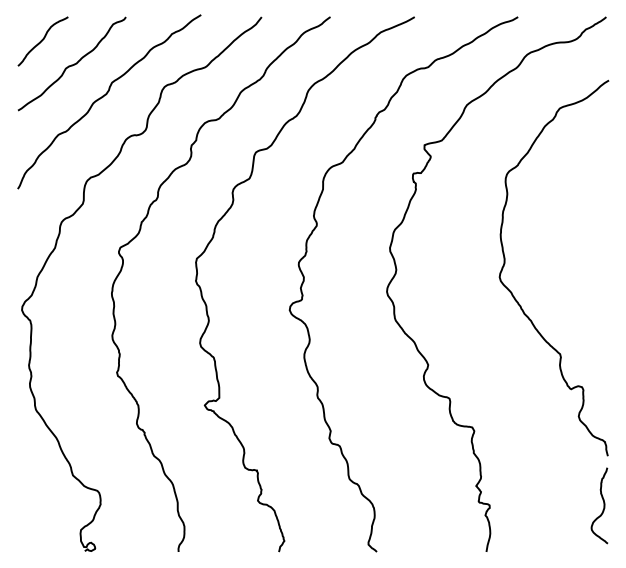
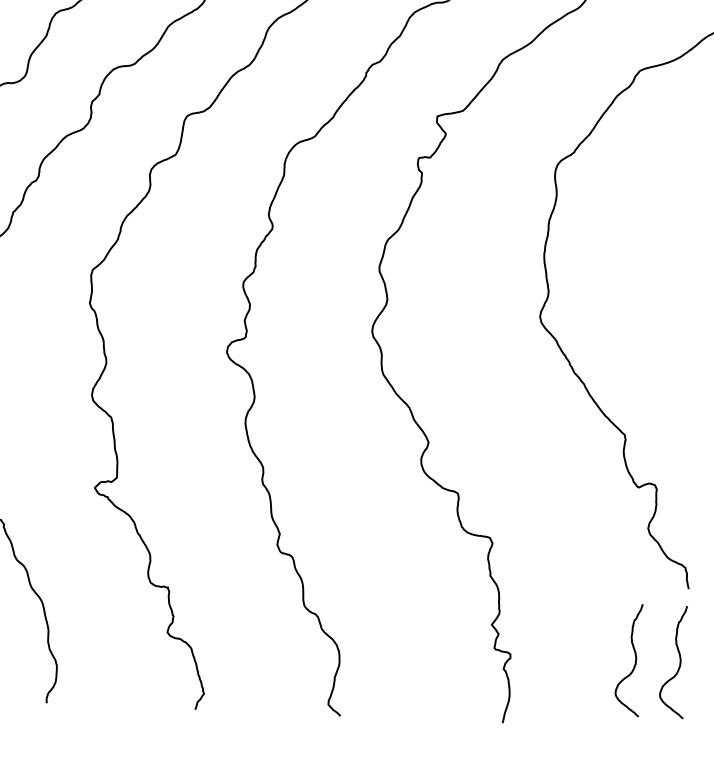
curve: (573, 505) -> (634, 659), added

